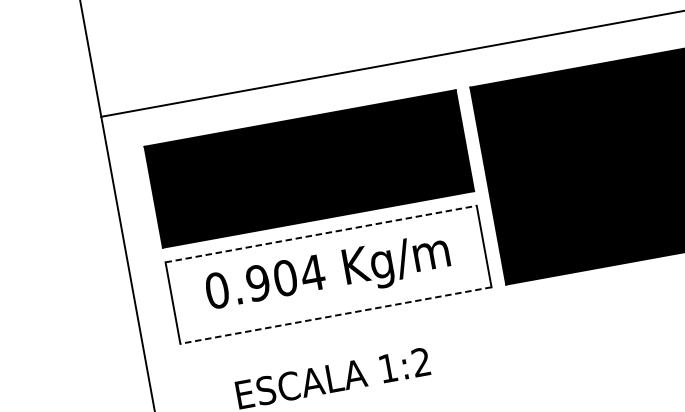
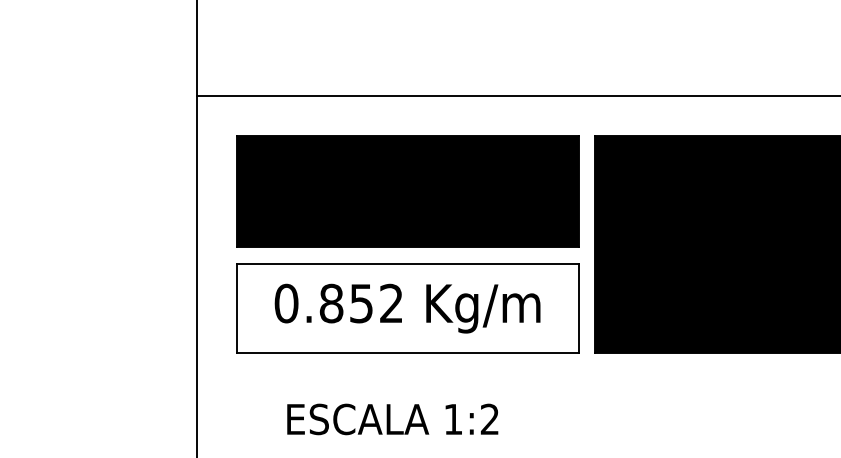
line: (321, 233) -> (408, 263), dashed -> solid
text: (285, 278) -> (361, 303), 0.904 -> 0.852
line: (335, 315) -> (407, 353), dashed -> solid

